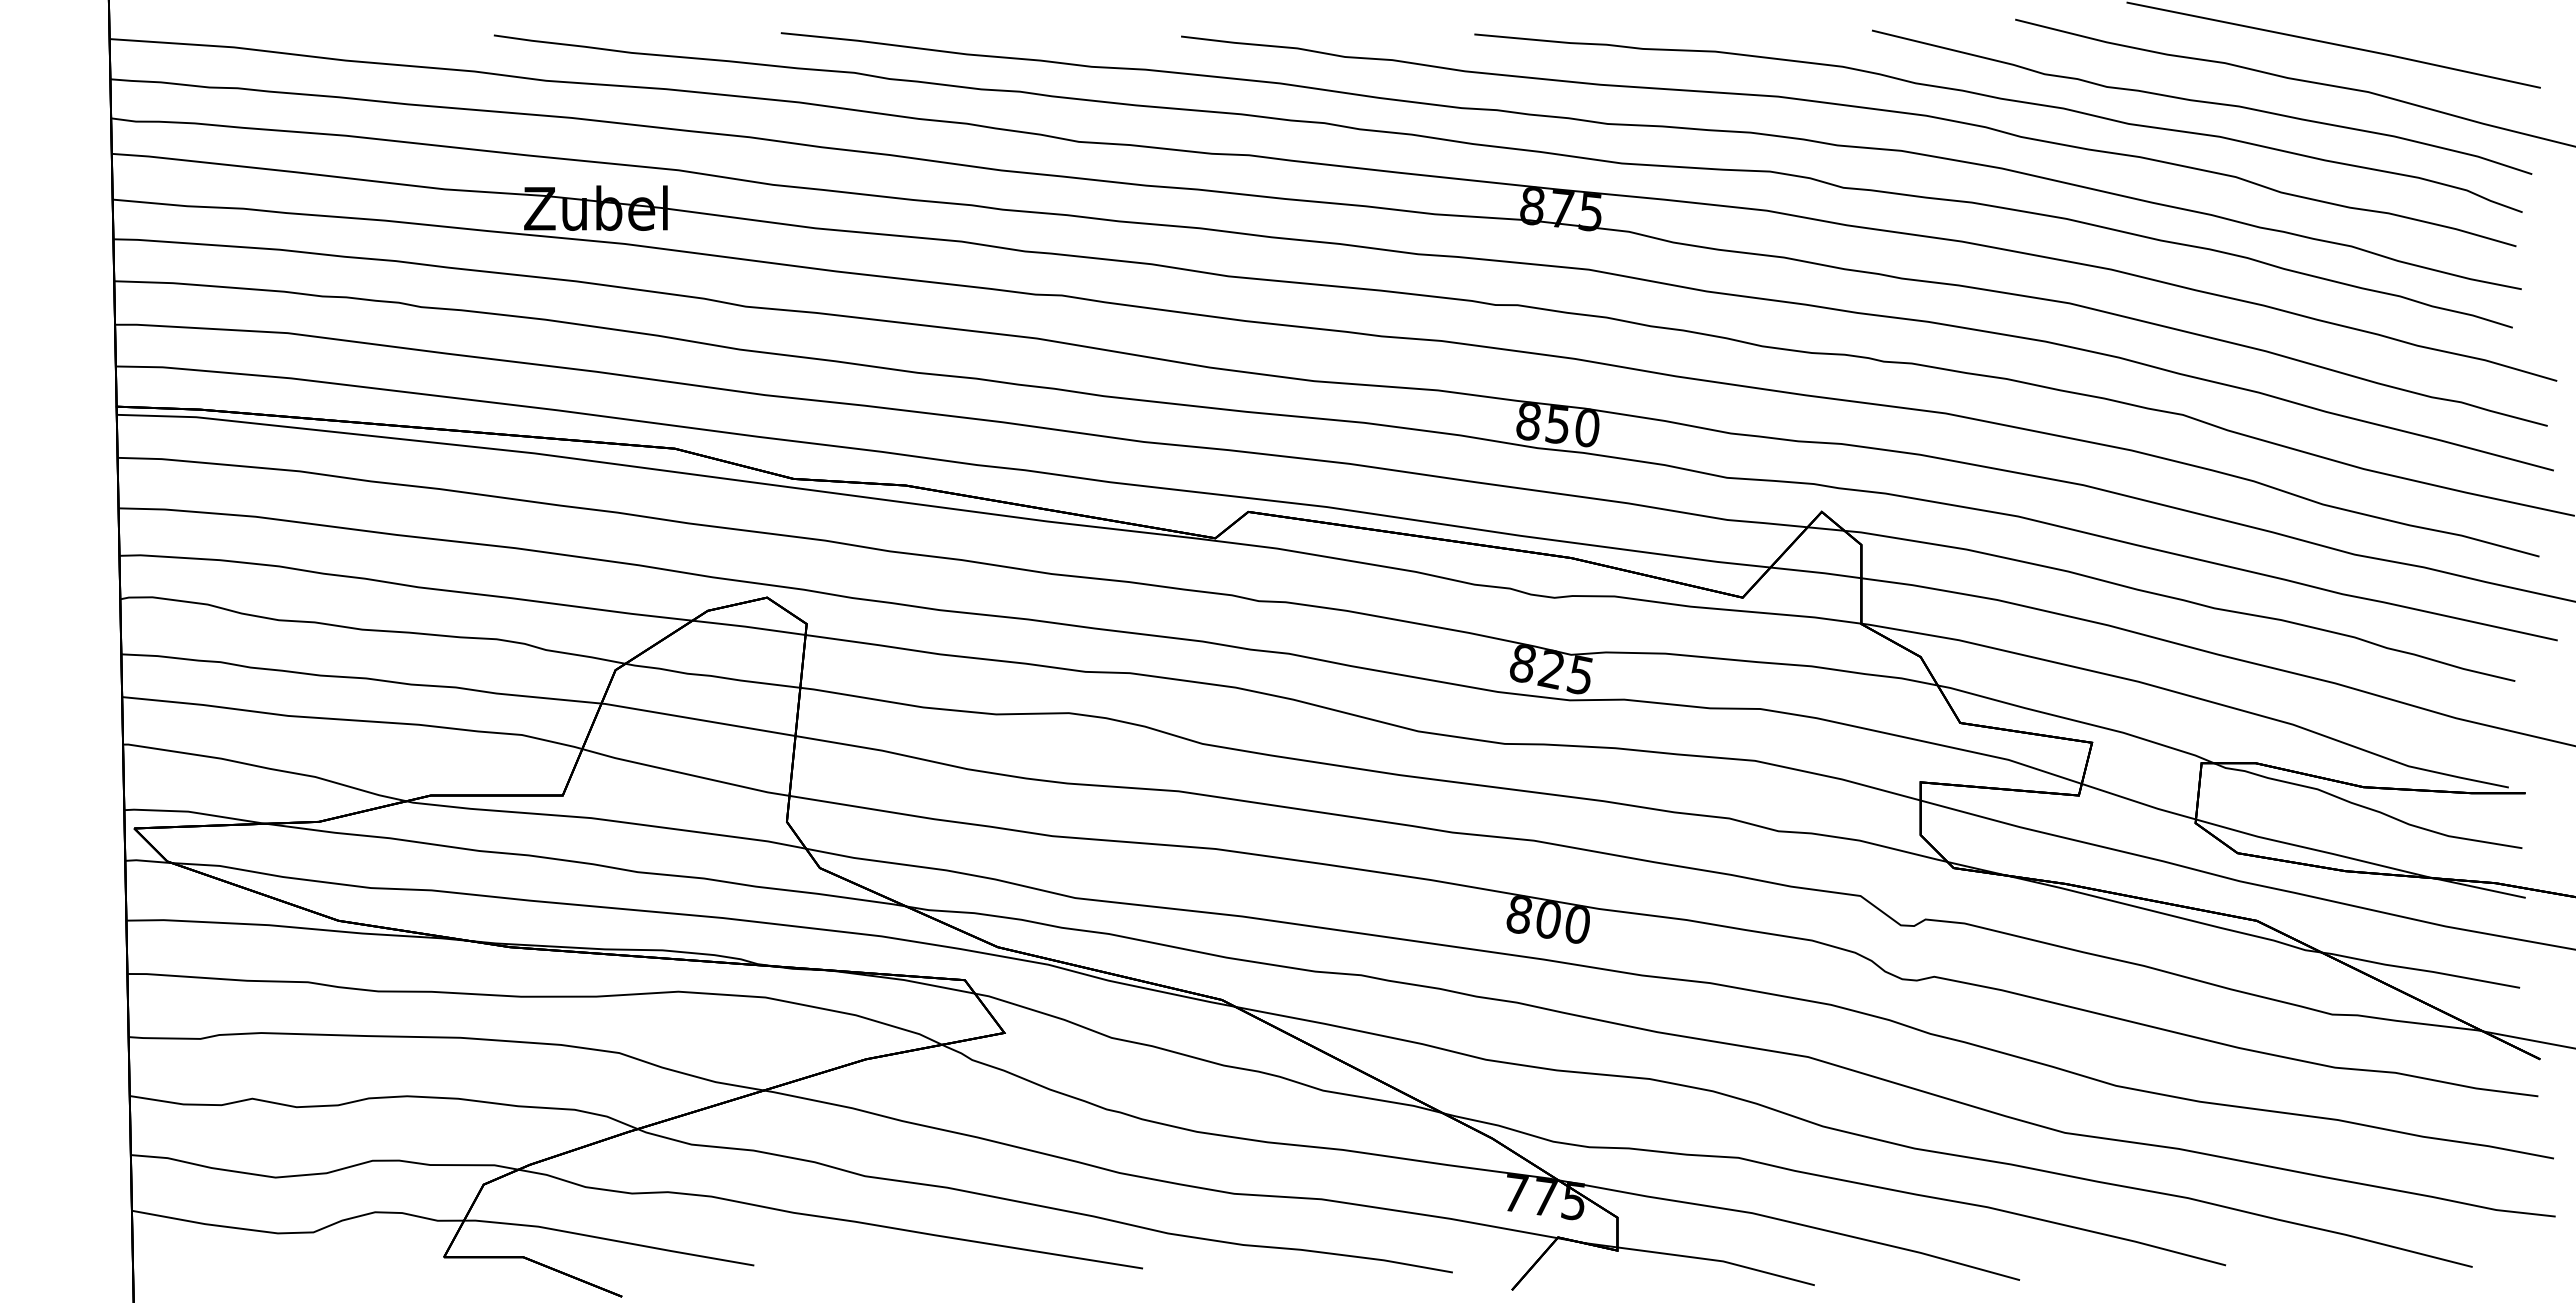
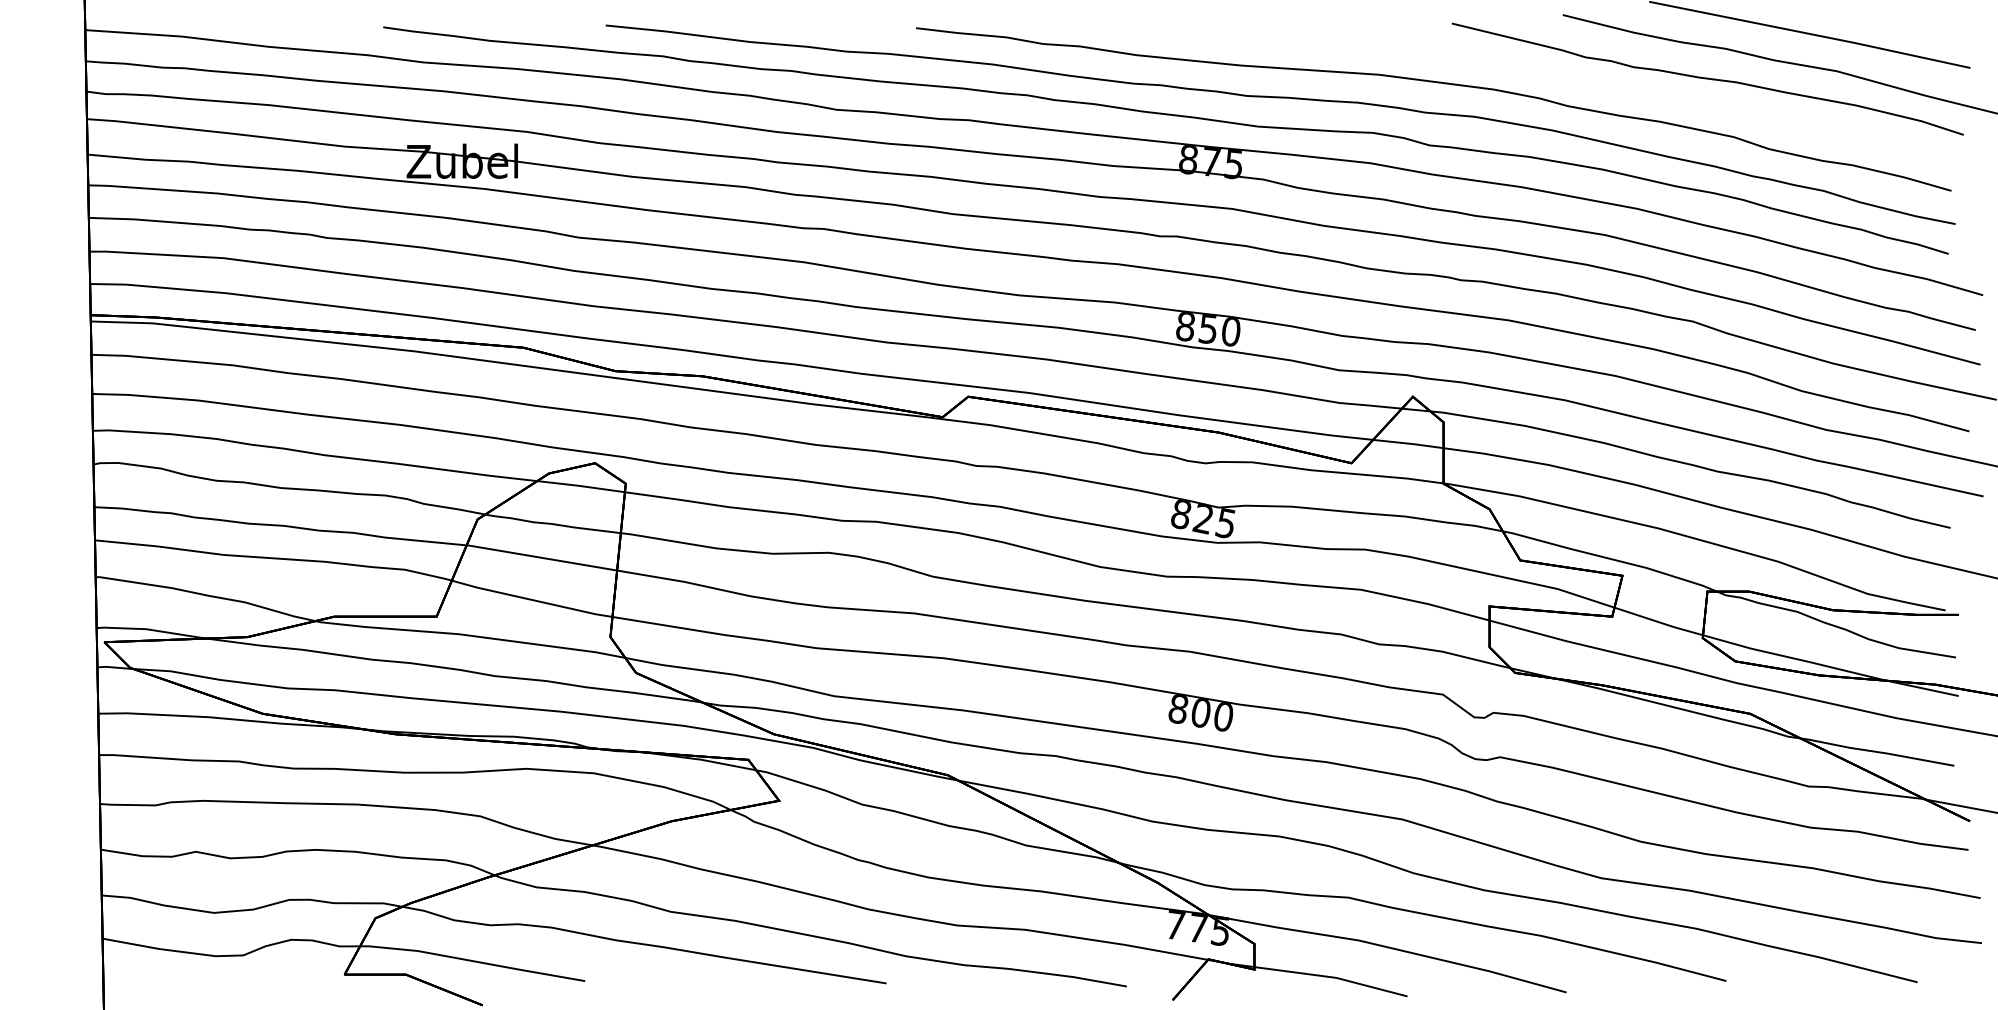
curve: (2004, 100) -> (1554, 77), removed

